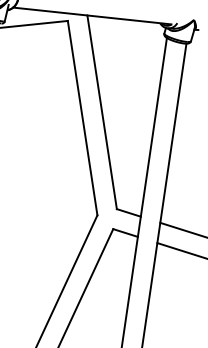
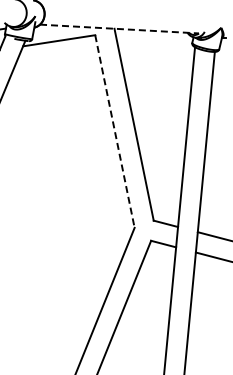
line: (92, 16) -> (119, 29), solid -> dashed
line: (83, 119) -> (115, 132), solid -> dashed

